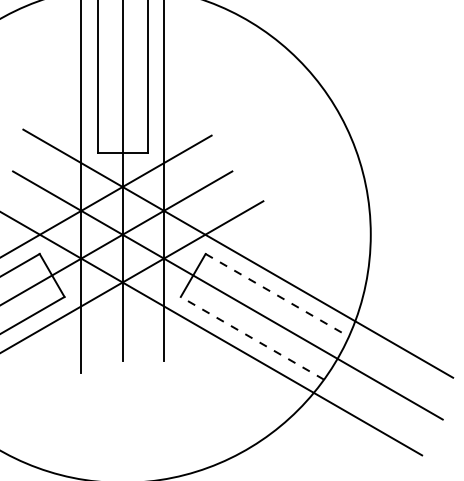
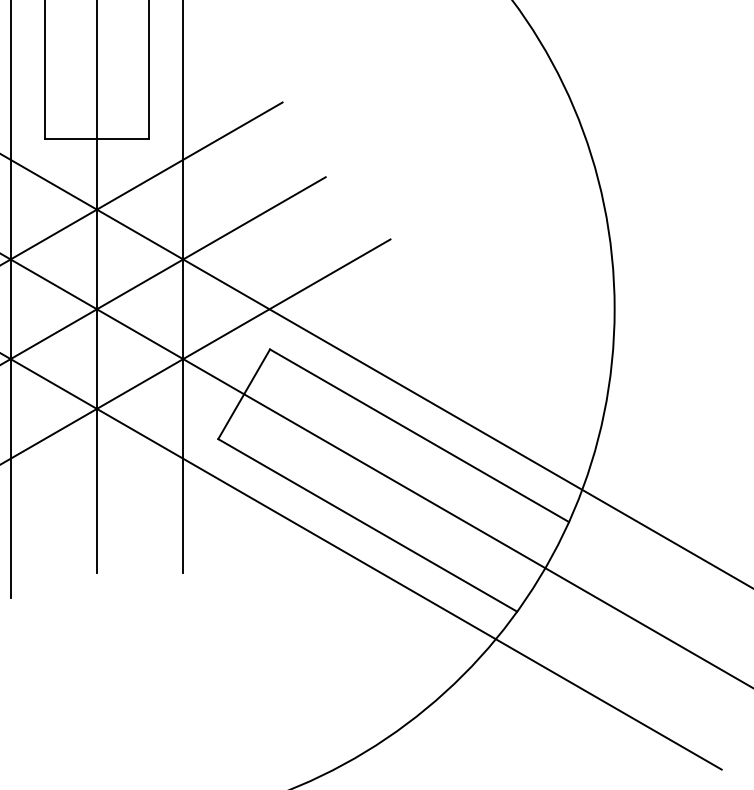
line: (277, 295) -> (419, 436), dashed -> solid
line: (252, 338) -> (367, 525), dashed -> solid

